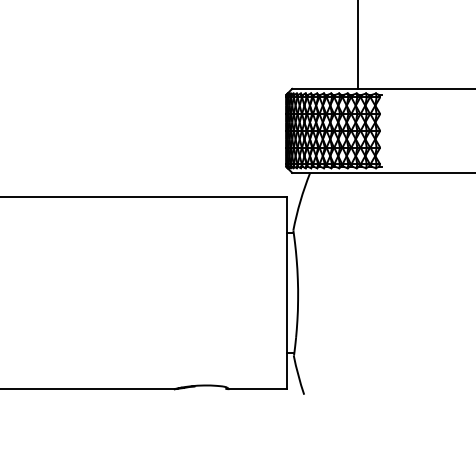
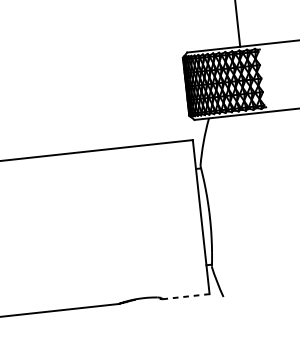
line: (258, 389) -> (186, 296), solid -> dashed

